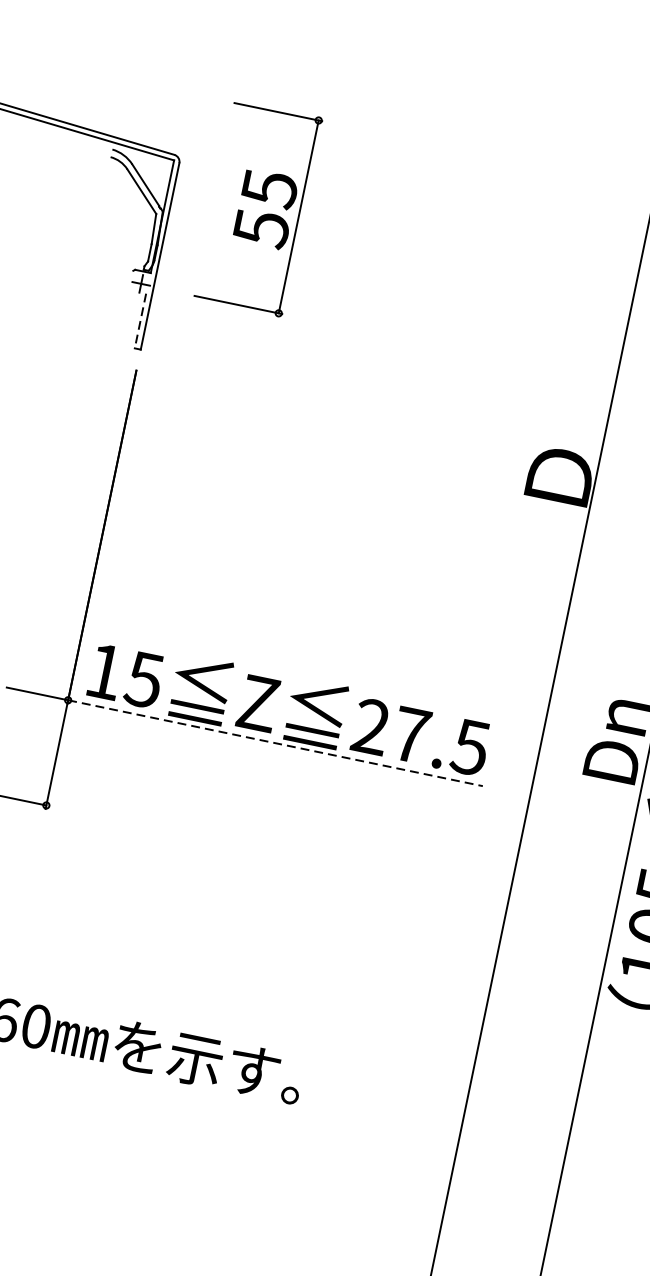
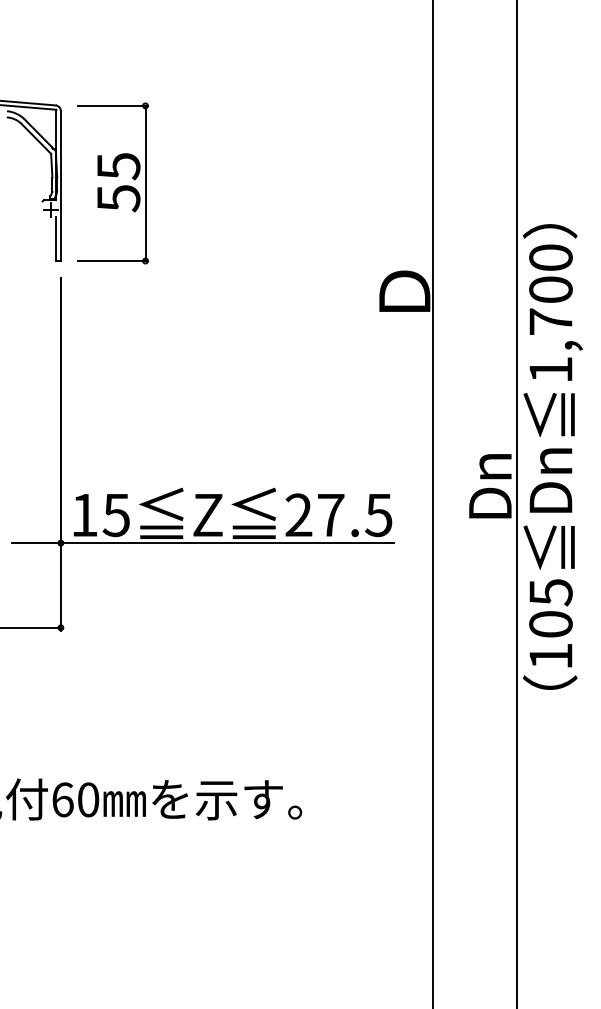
part: (262, 214) -> (117, 187), moved
line: (140, 321) -> (56, 239), dashed -> solid
line: (275, 743) -> (227, 543), dashed -> solid

